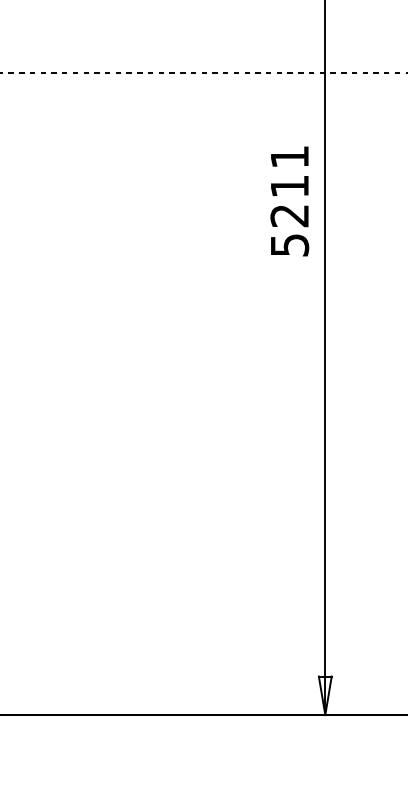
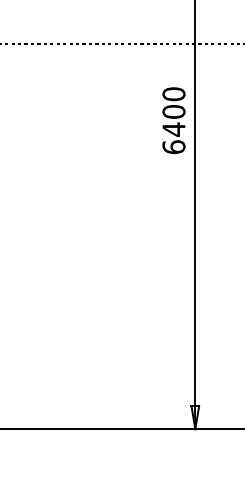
text: (288, 200) -> (173, 120), 5211 -> 6400

